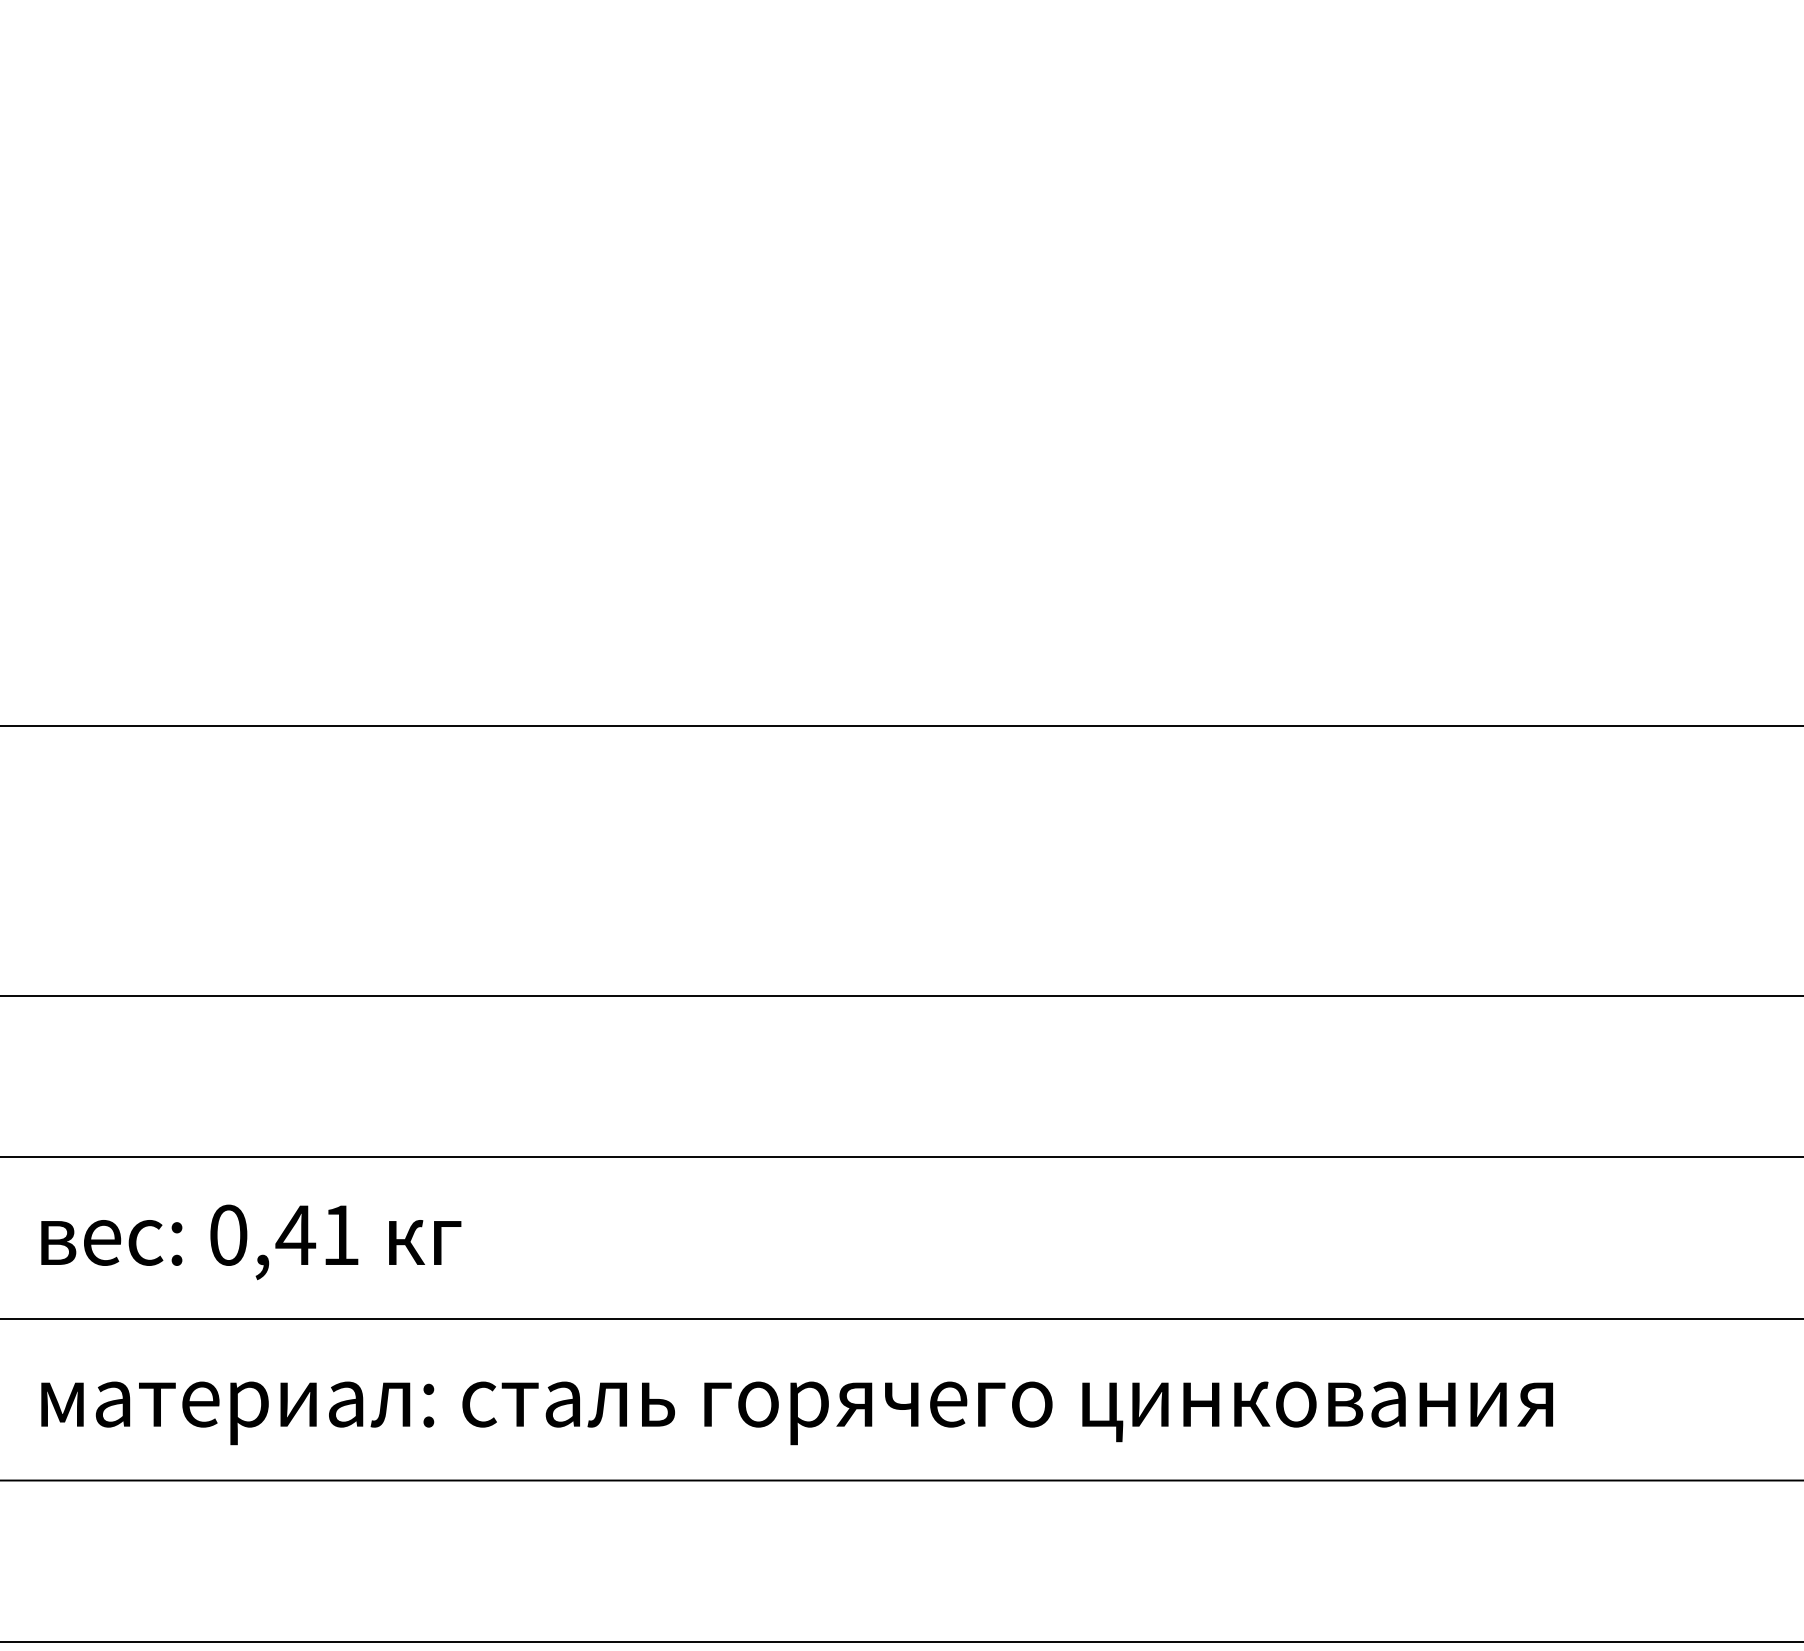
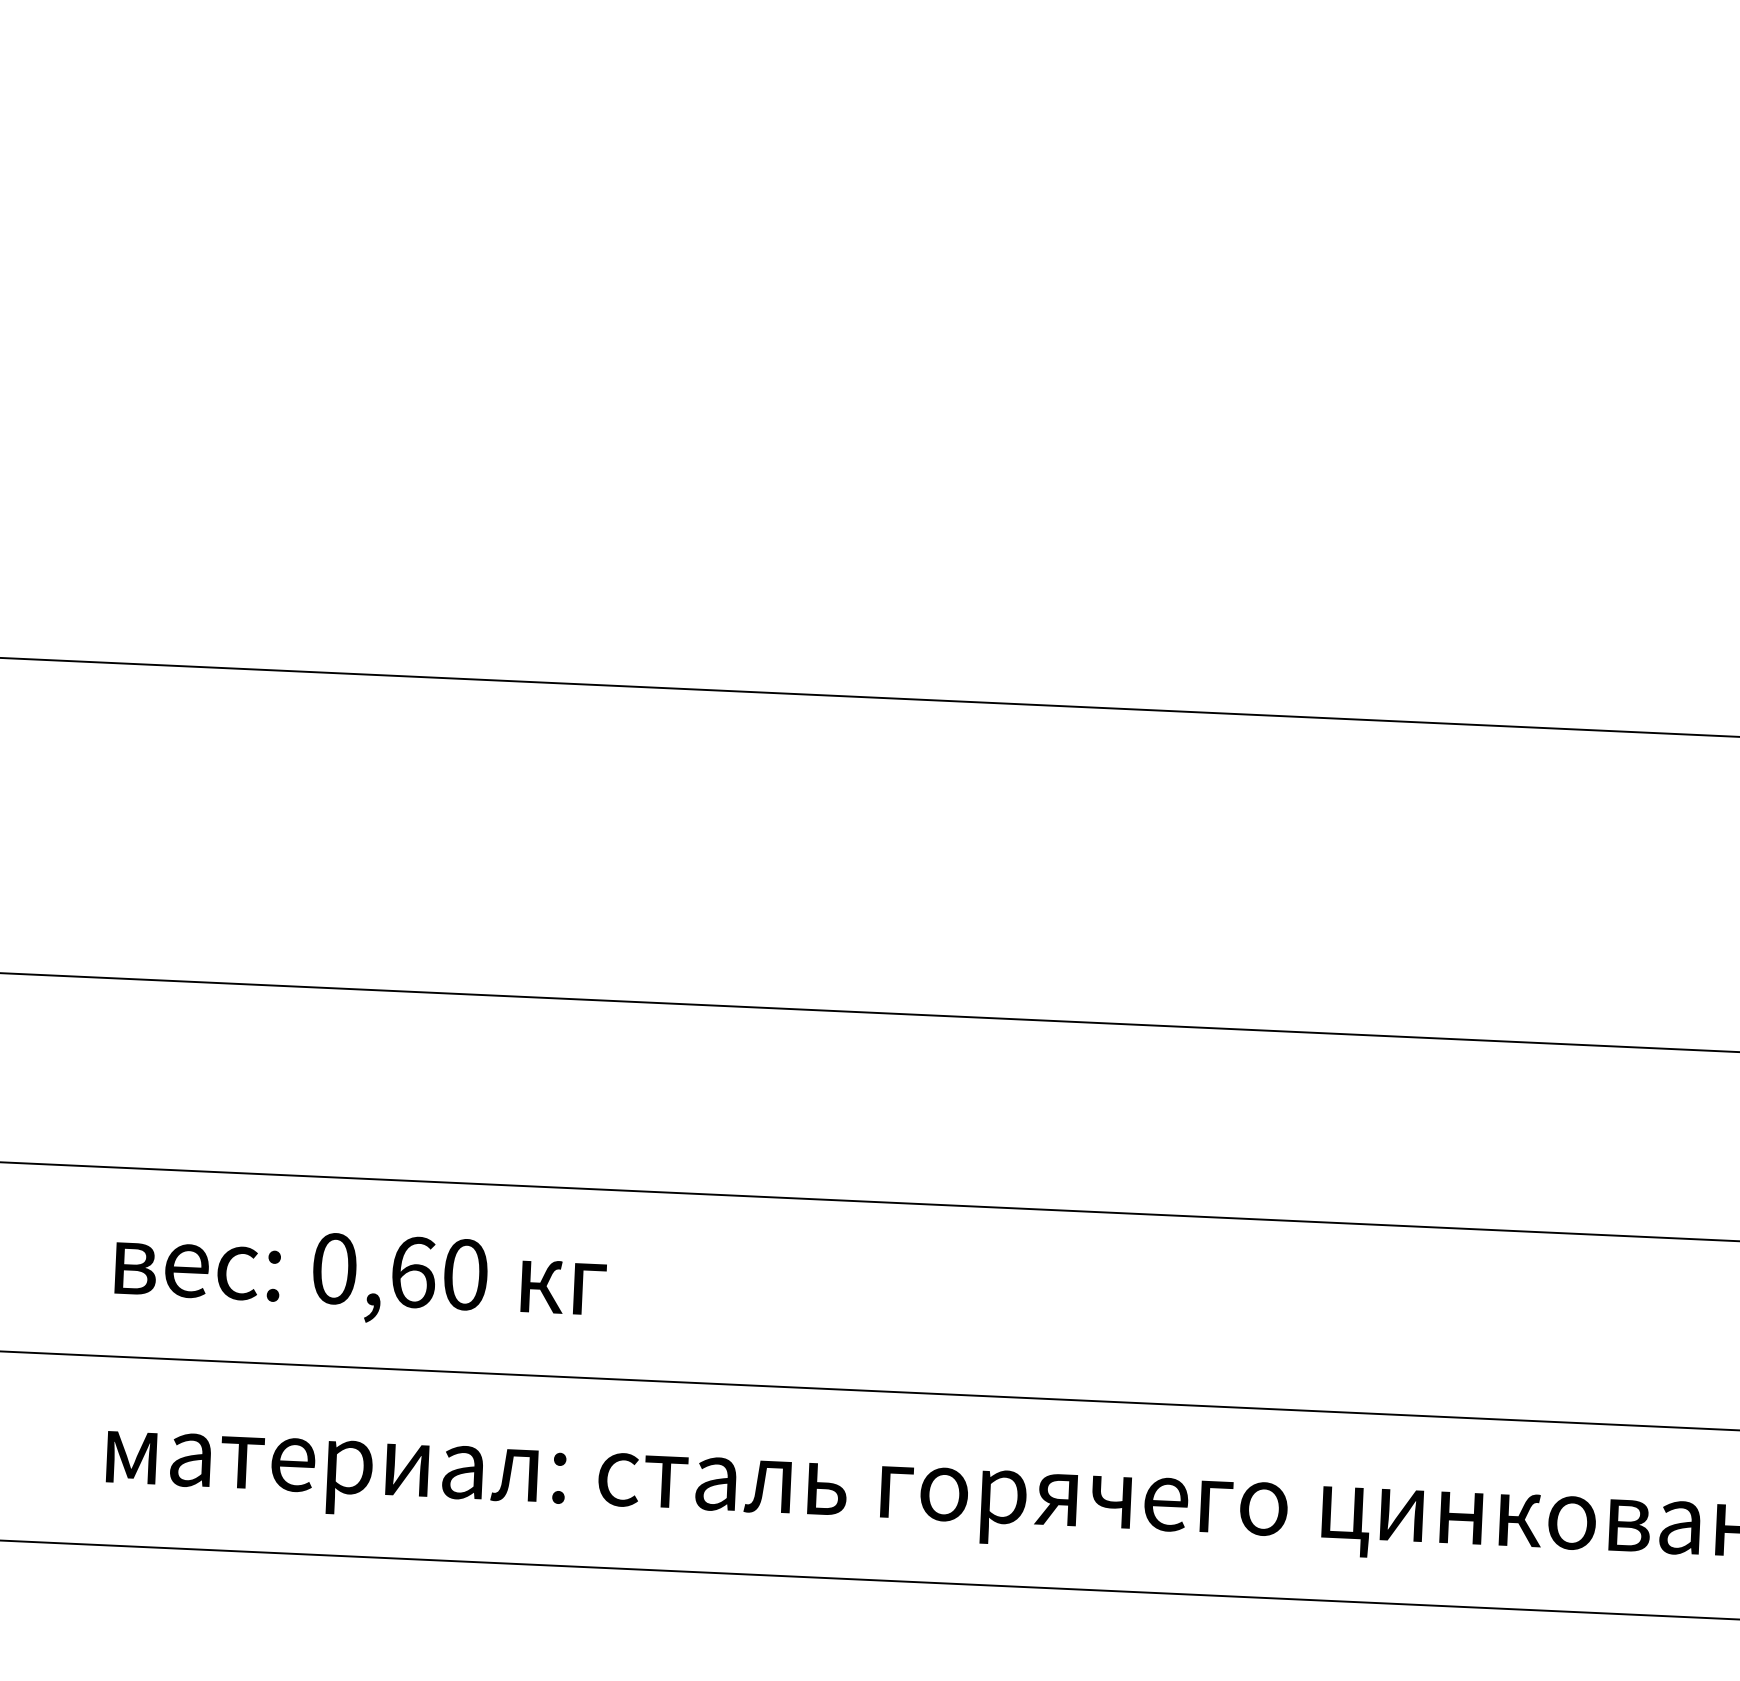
text: (317, 1234) -> (438, 1272), 0,41 -> 0,60

